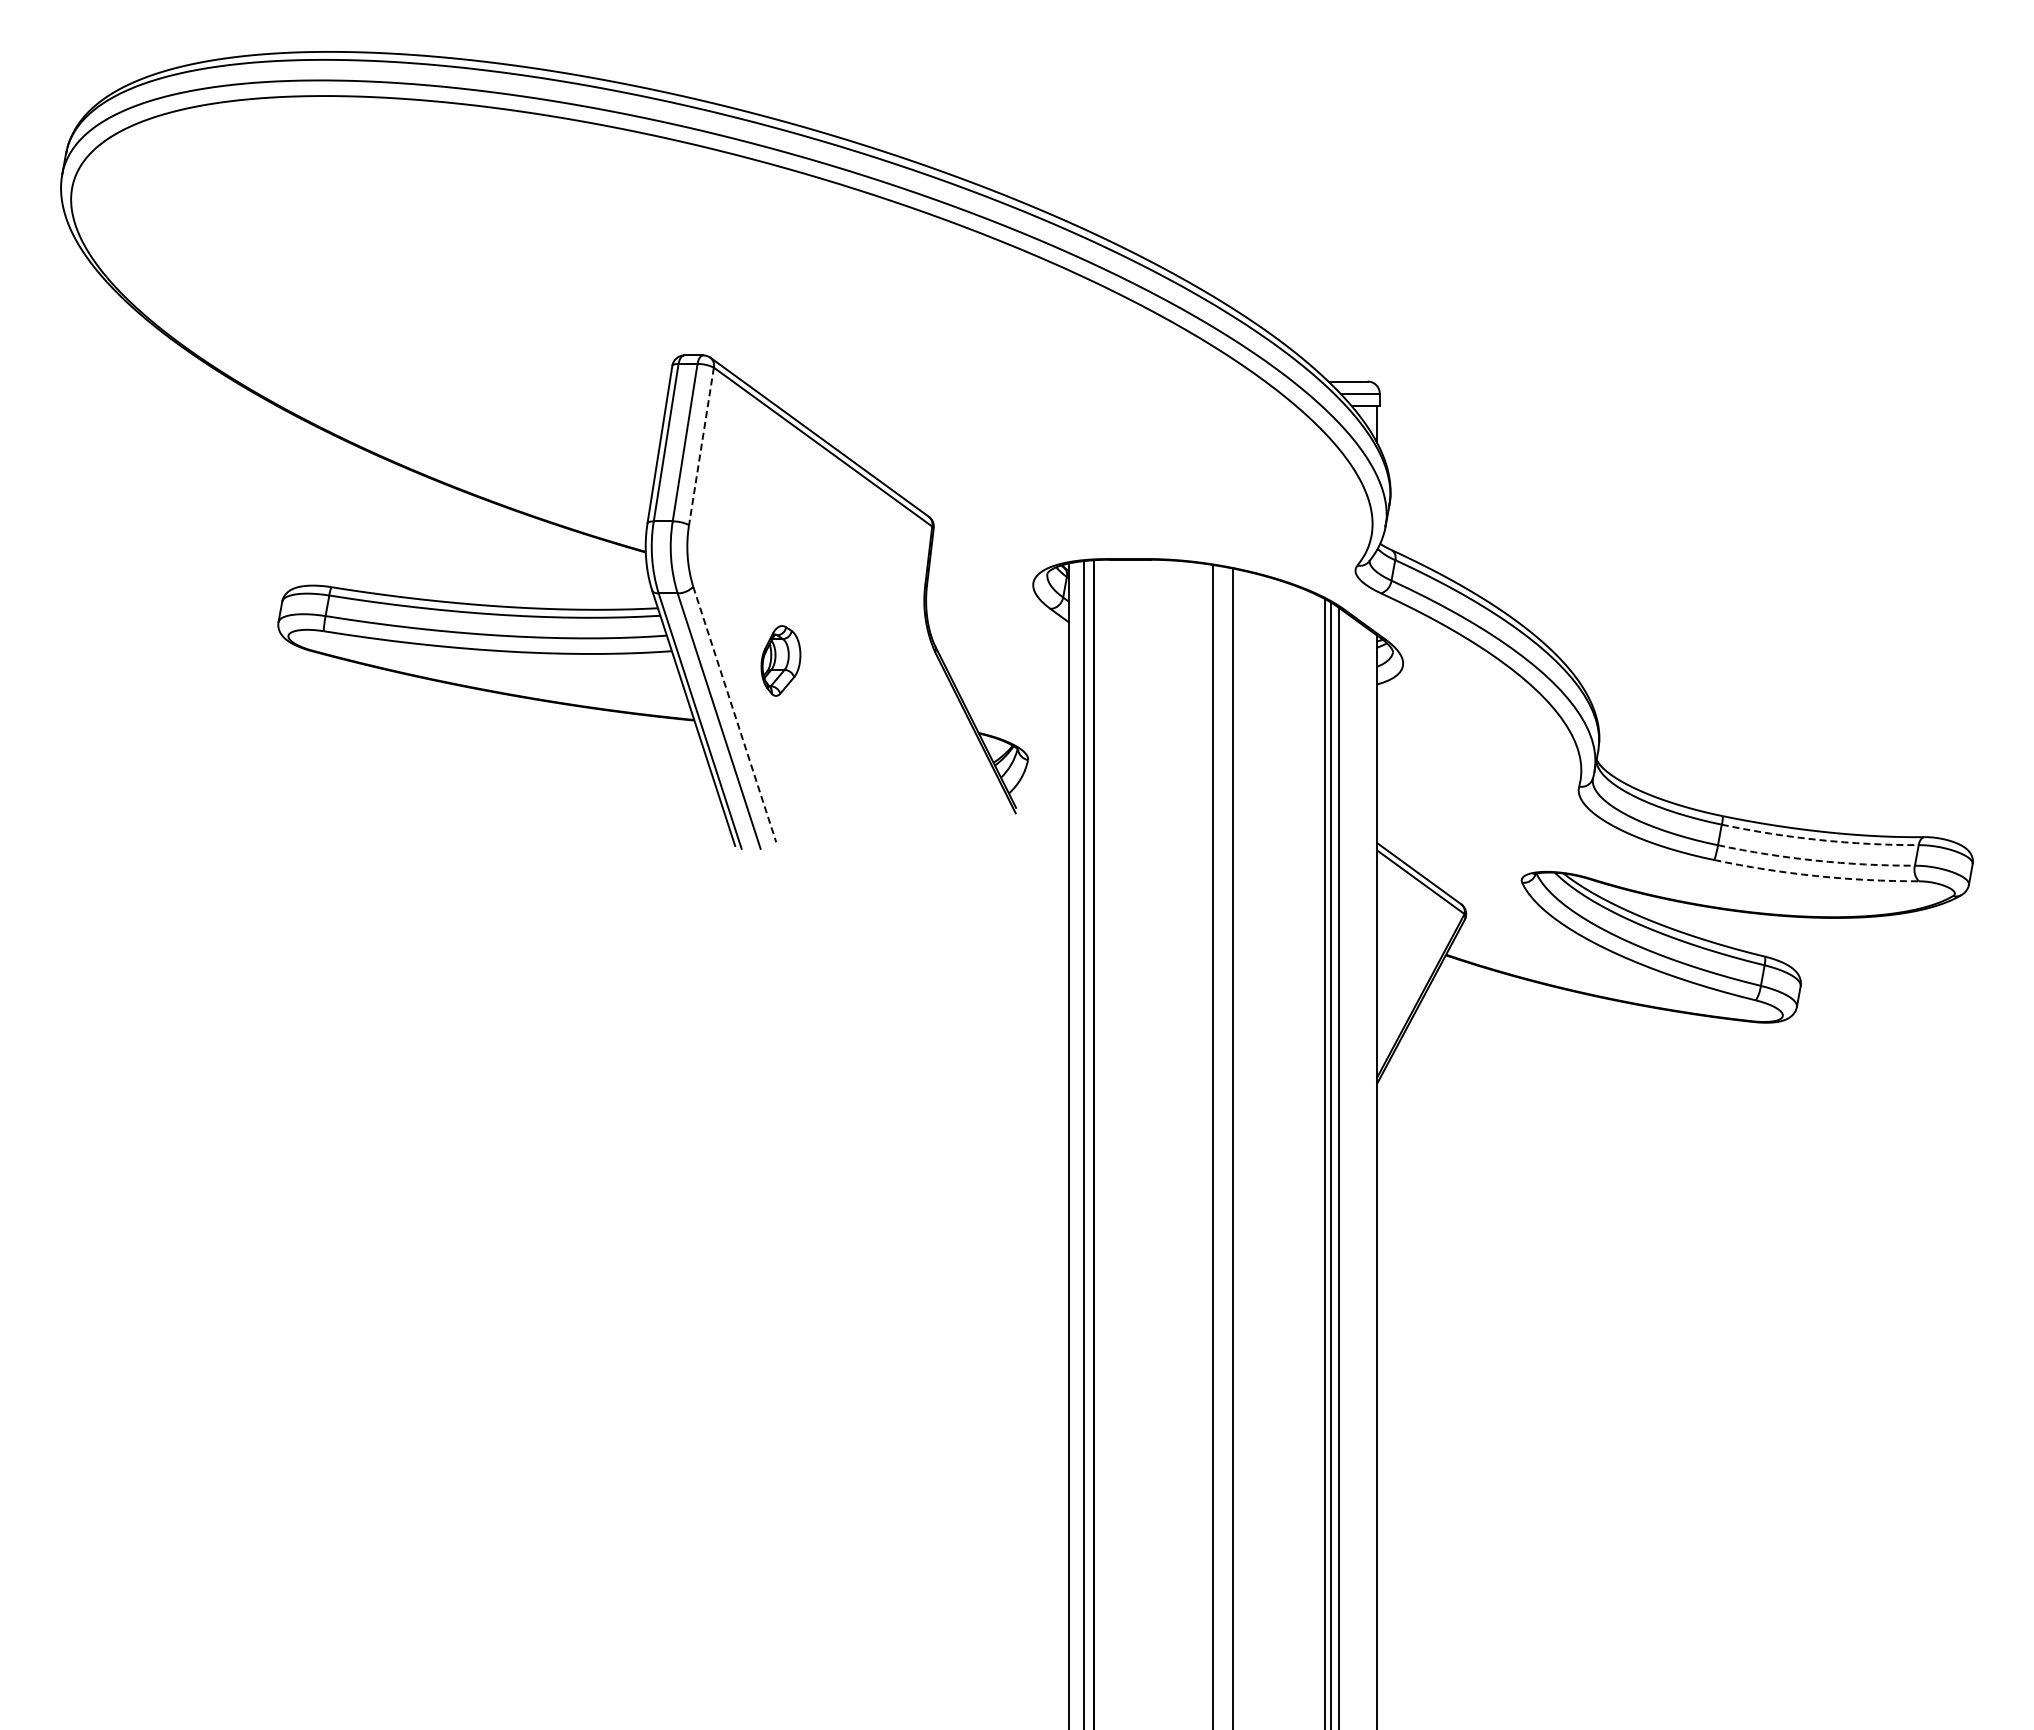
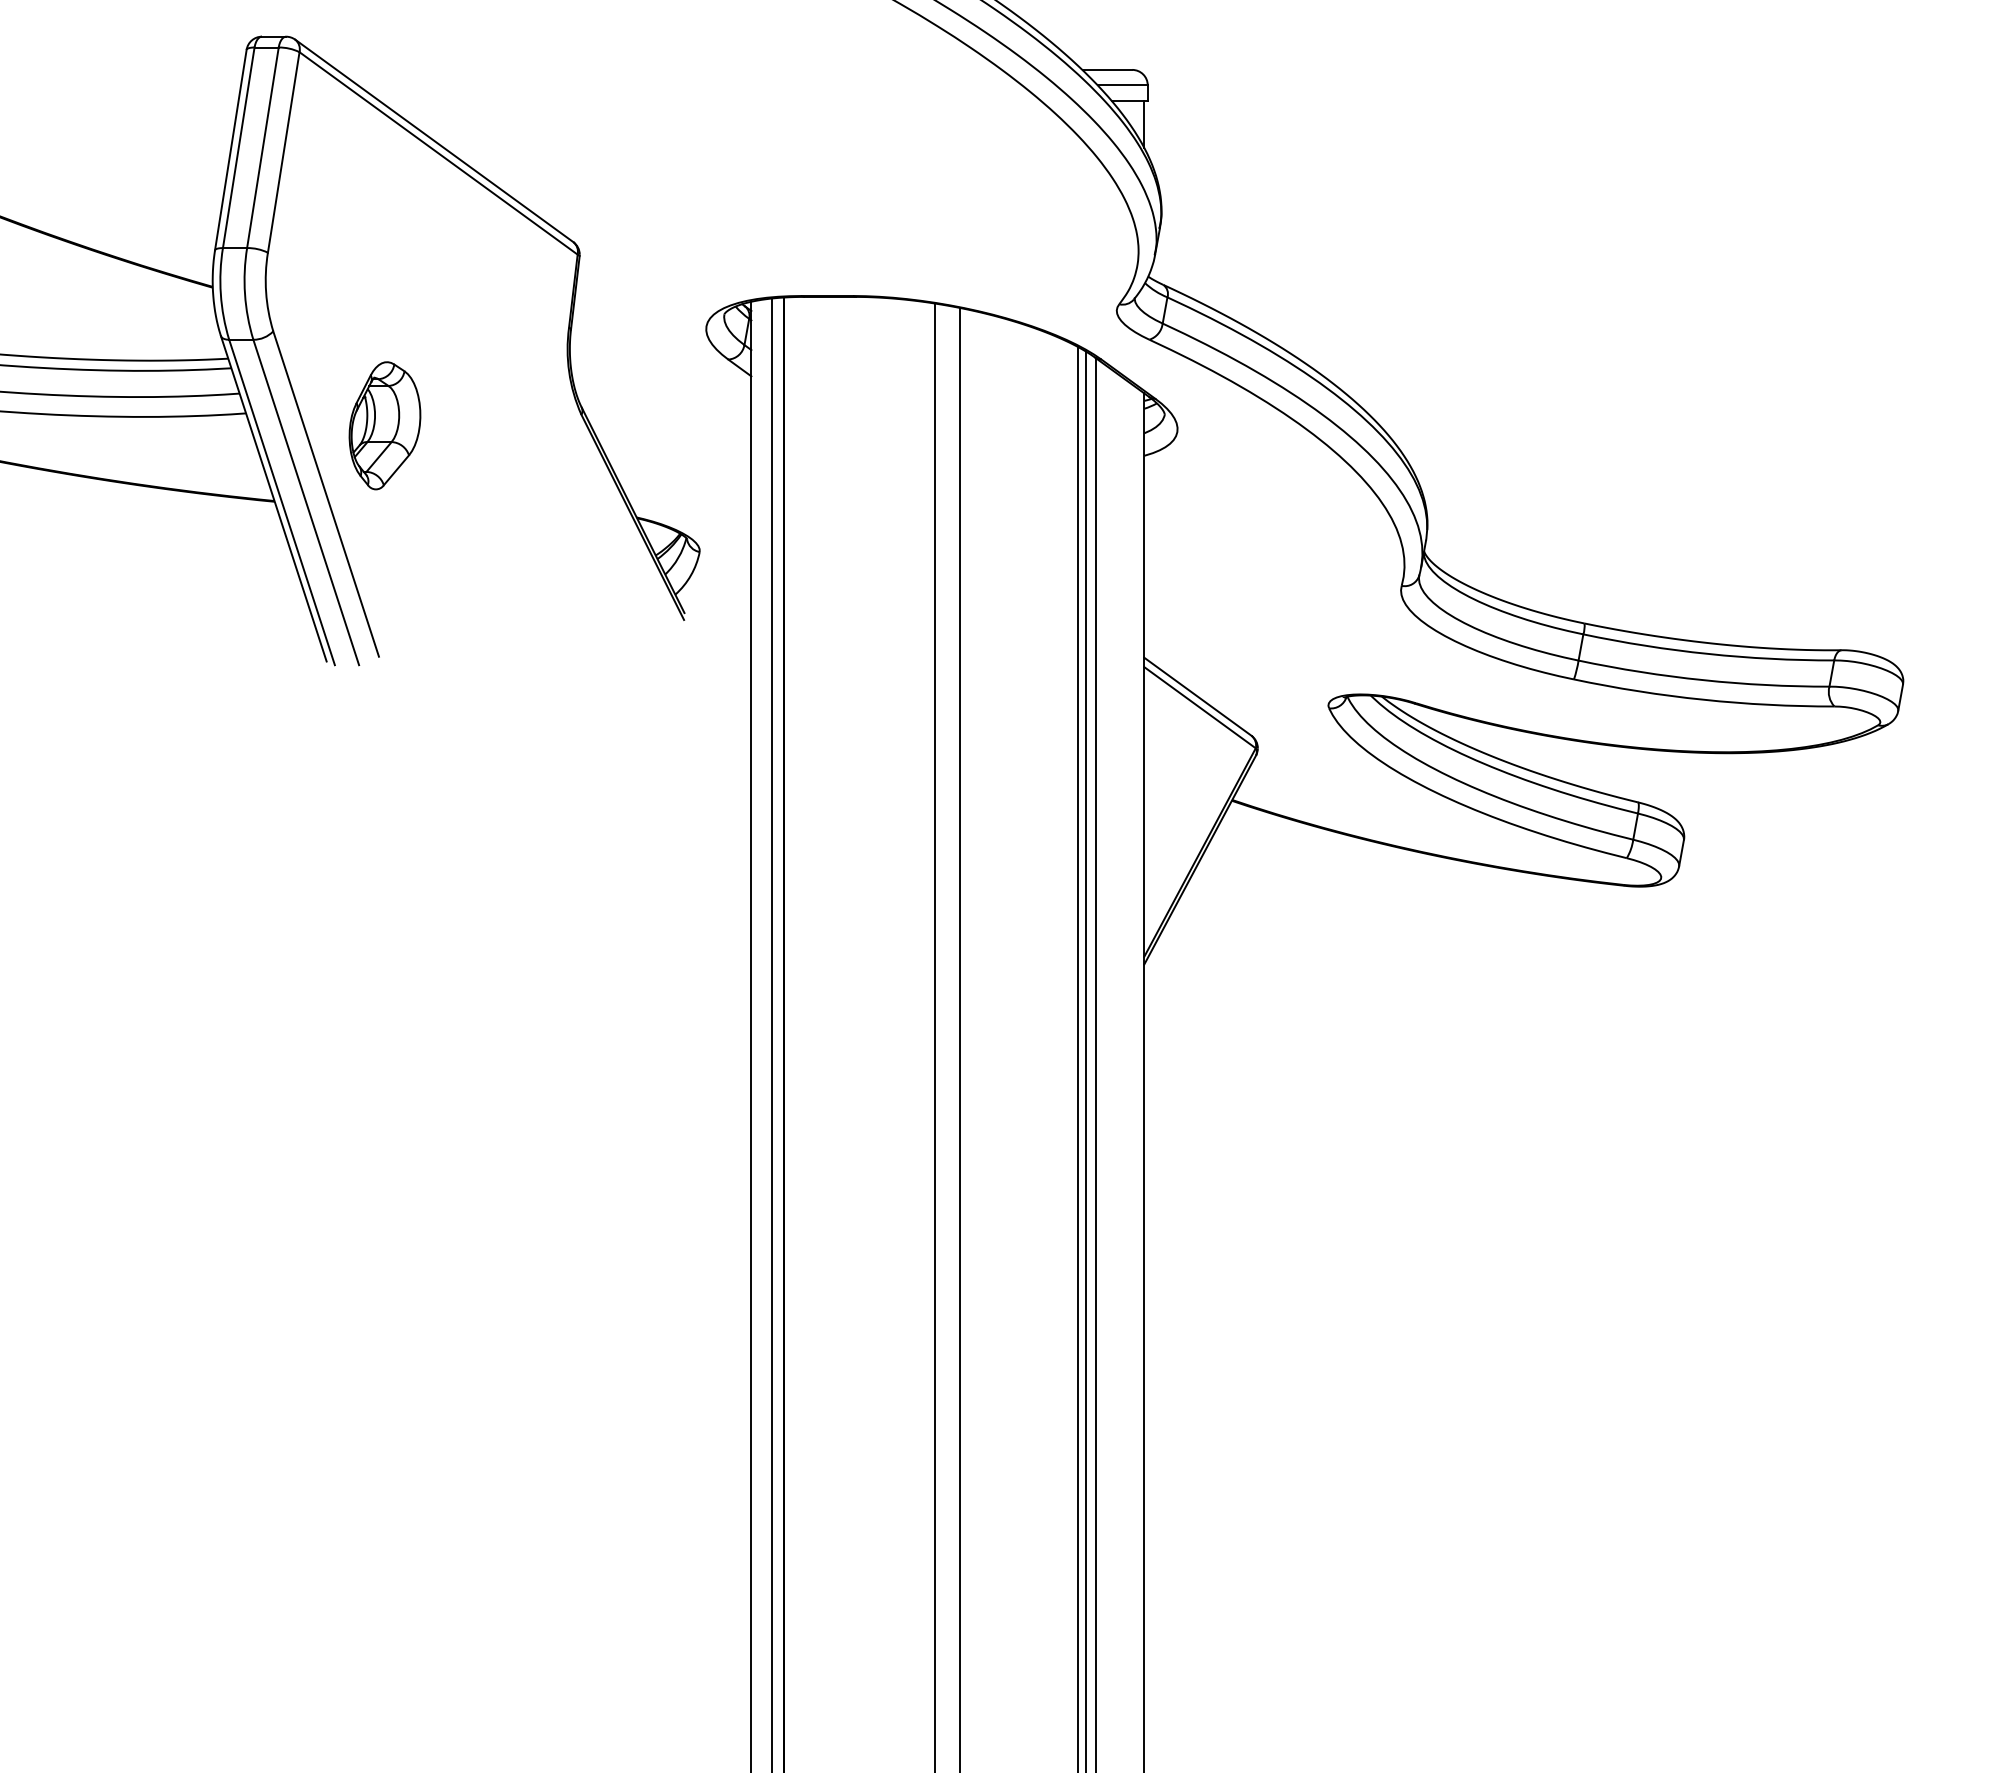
line: (701, 446) -> (283, 152), dashed -> solid
part: (780, 660) -> (384, 425), size x1.43
line: (734, 714) -> (325, 494), dashed -> solid
arc: (1819, 840) -> (1707, 654), dashed -> solid
arc: (1815, 860) -> (1702, 680), dashed -> solid
arc: (1816, 876) -> (1704, 700), dashed -> solid

